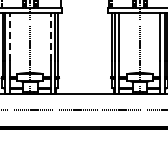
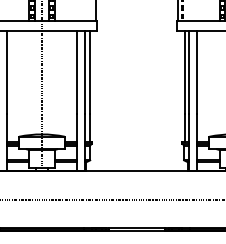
line: (9, 37) -> (5, 72), dashed -> solid
line: (50, 37) -> (77, 72), dashed -> solid

